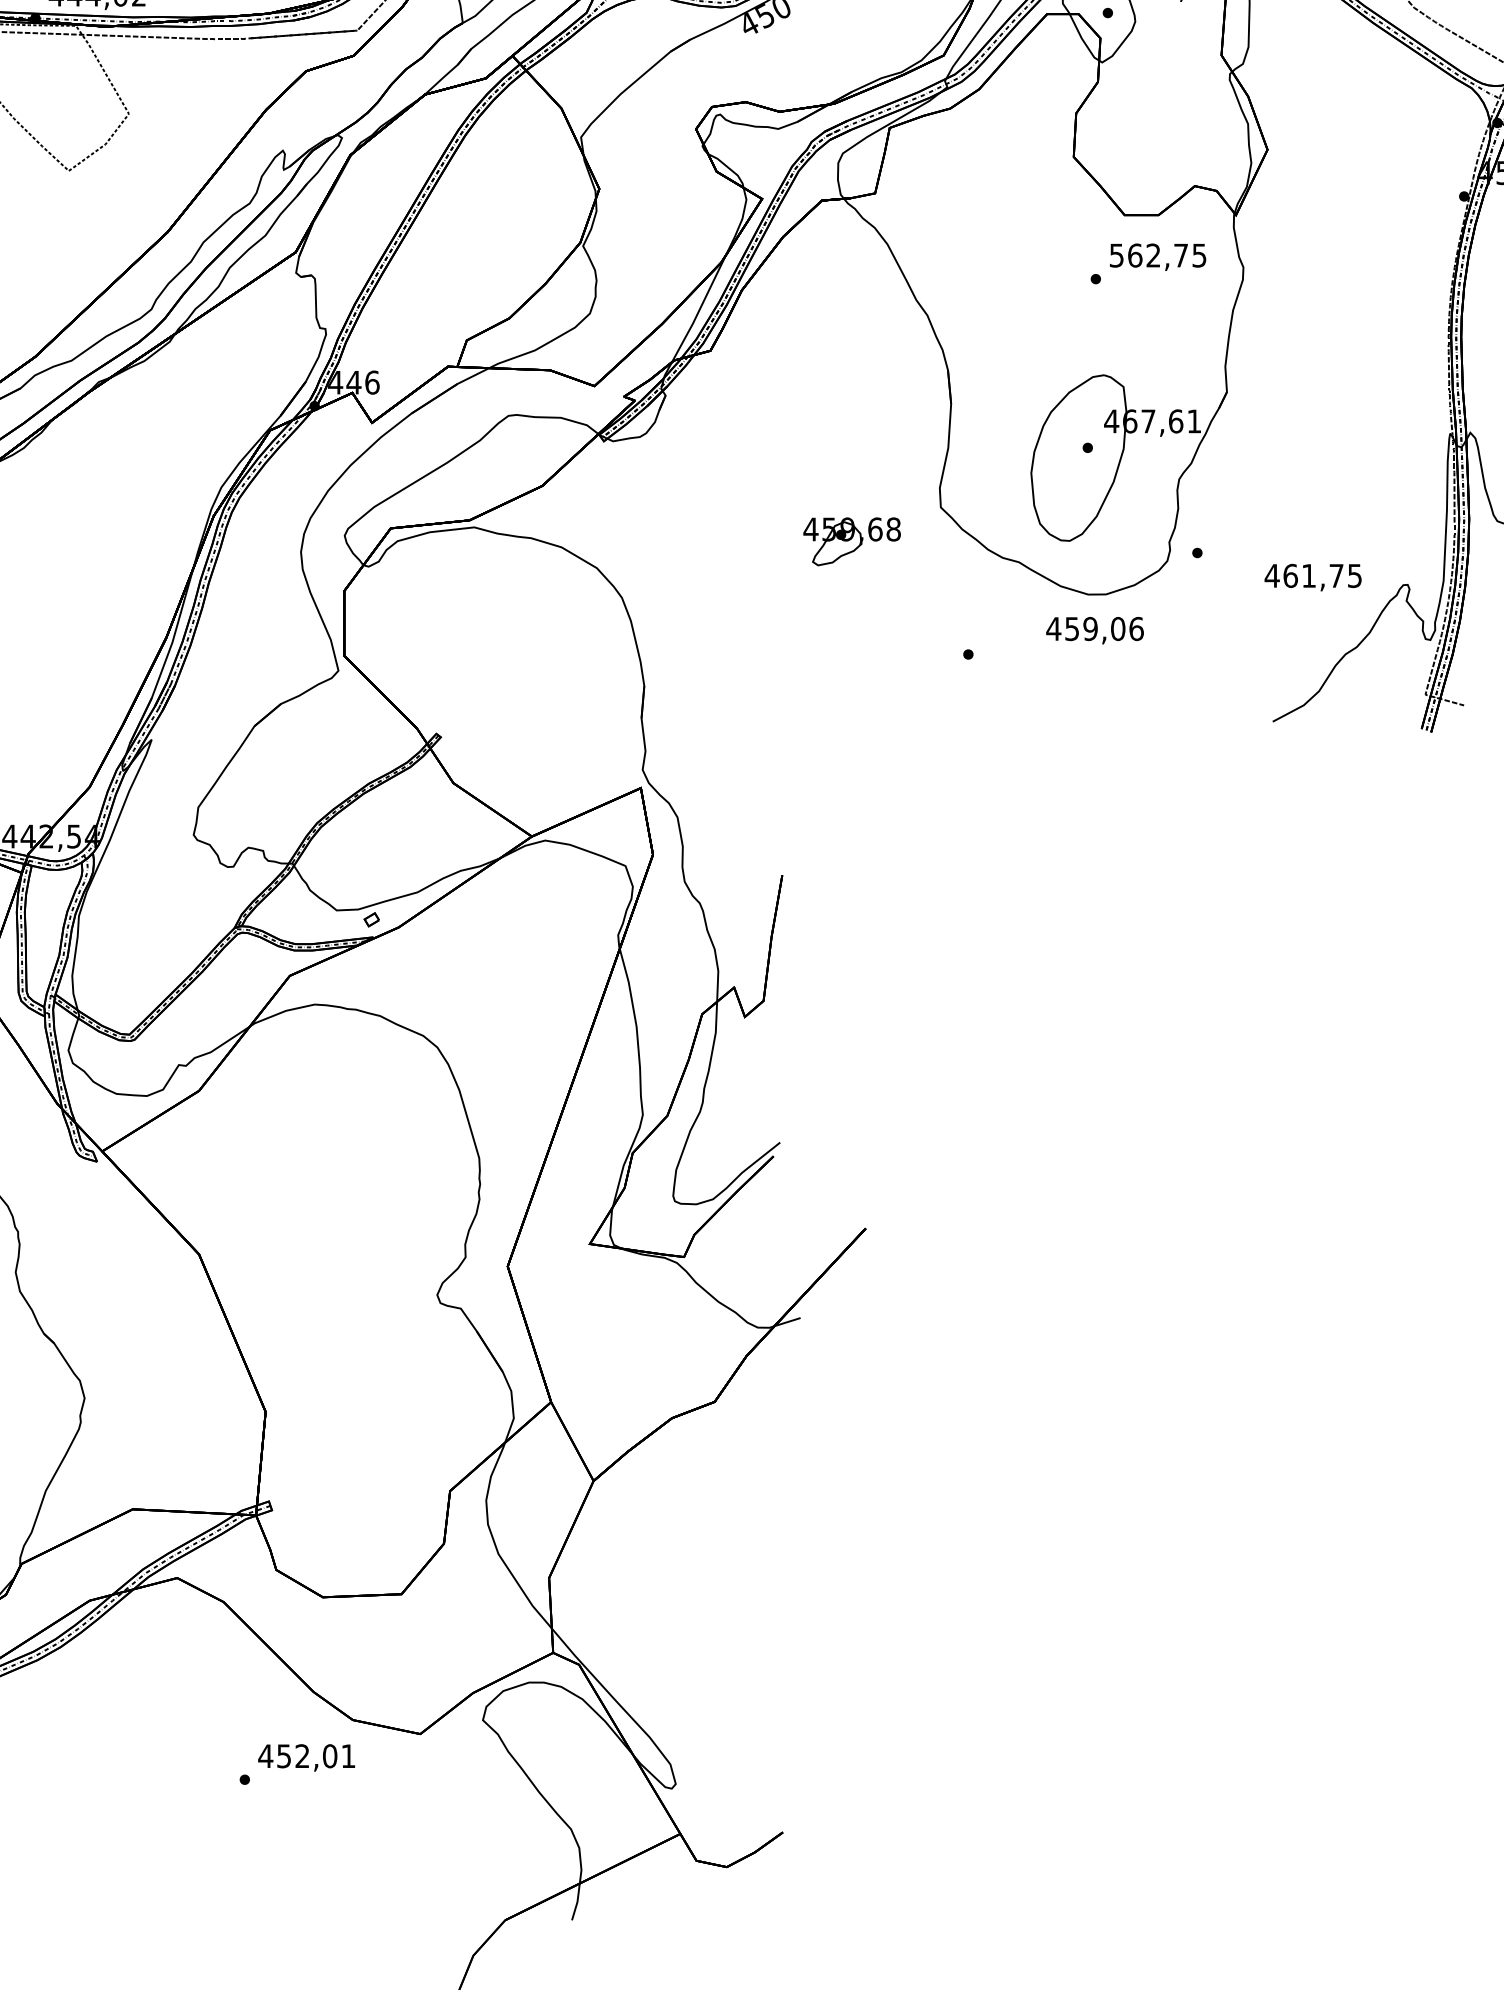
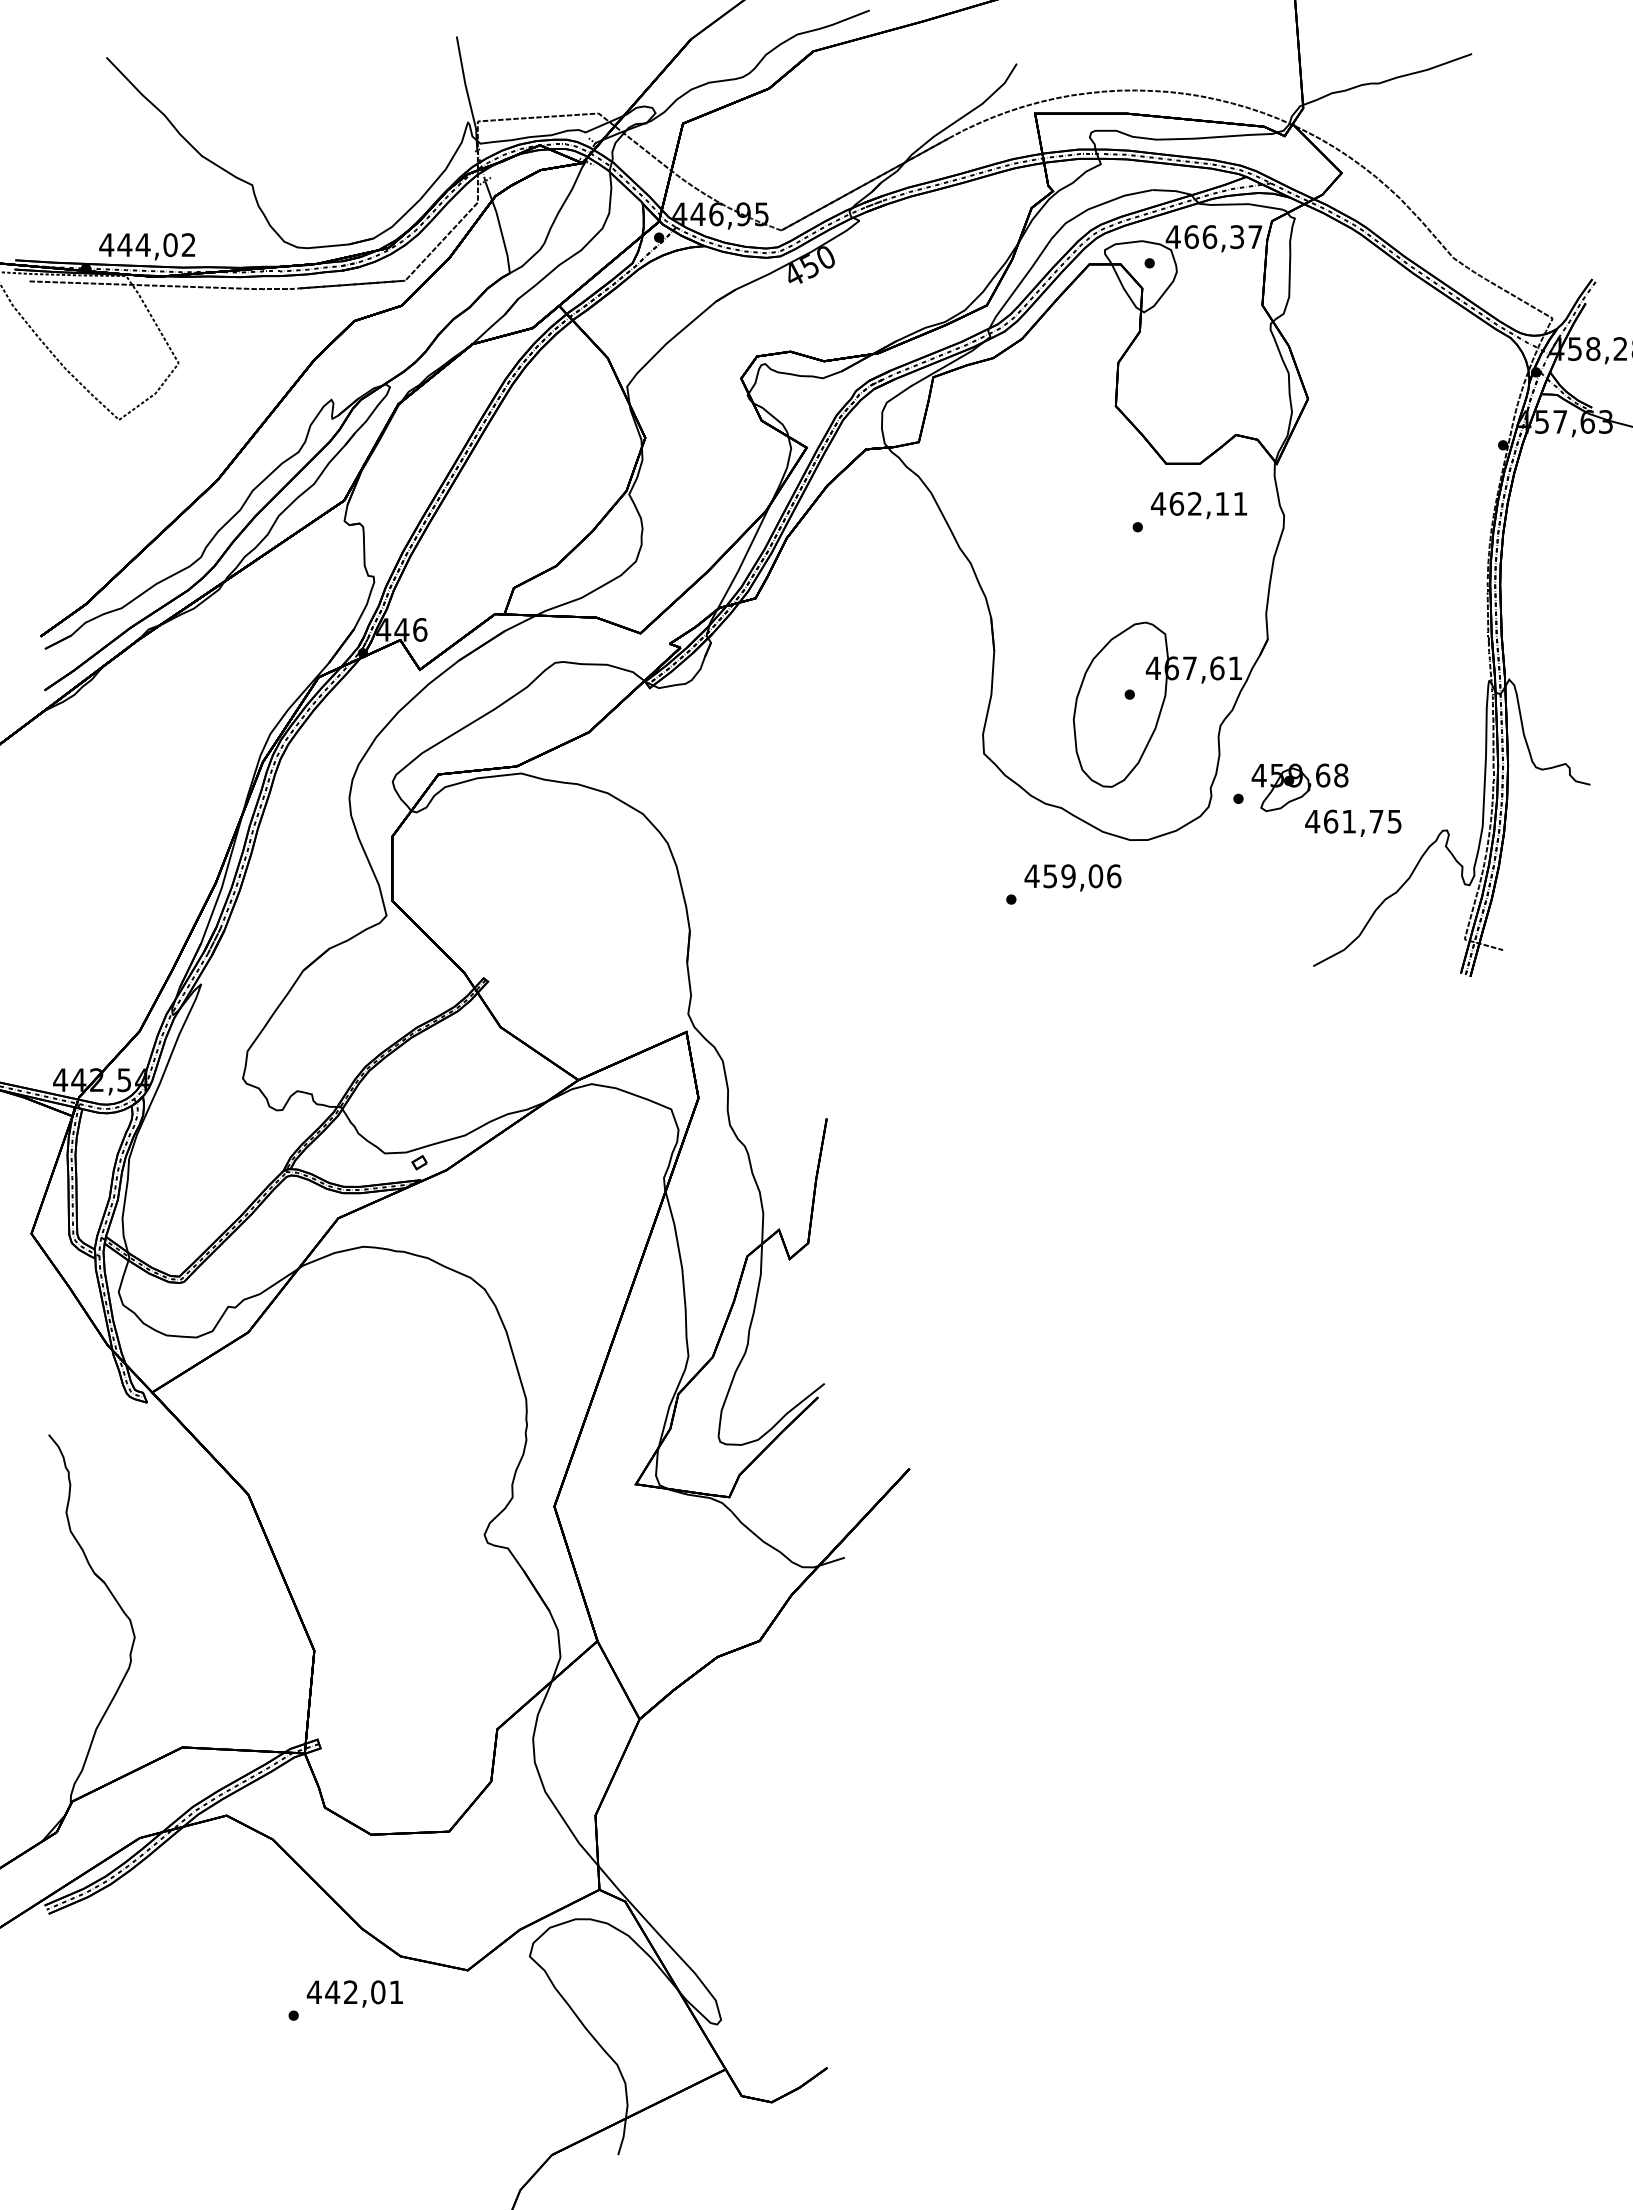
text: (1158, 255) -> (1199, 503), 562,75 -> 462,11
part: (851, 541) -> (1299, 787), moved
text: (1094, 630) -> (1072, 877), moved
text: (283, 1756) -> (332, 1992), 452,01 -> 442,01

